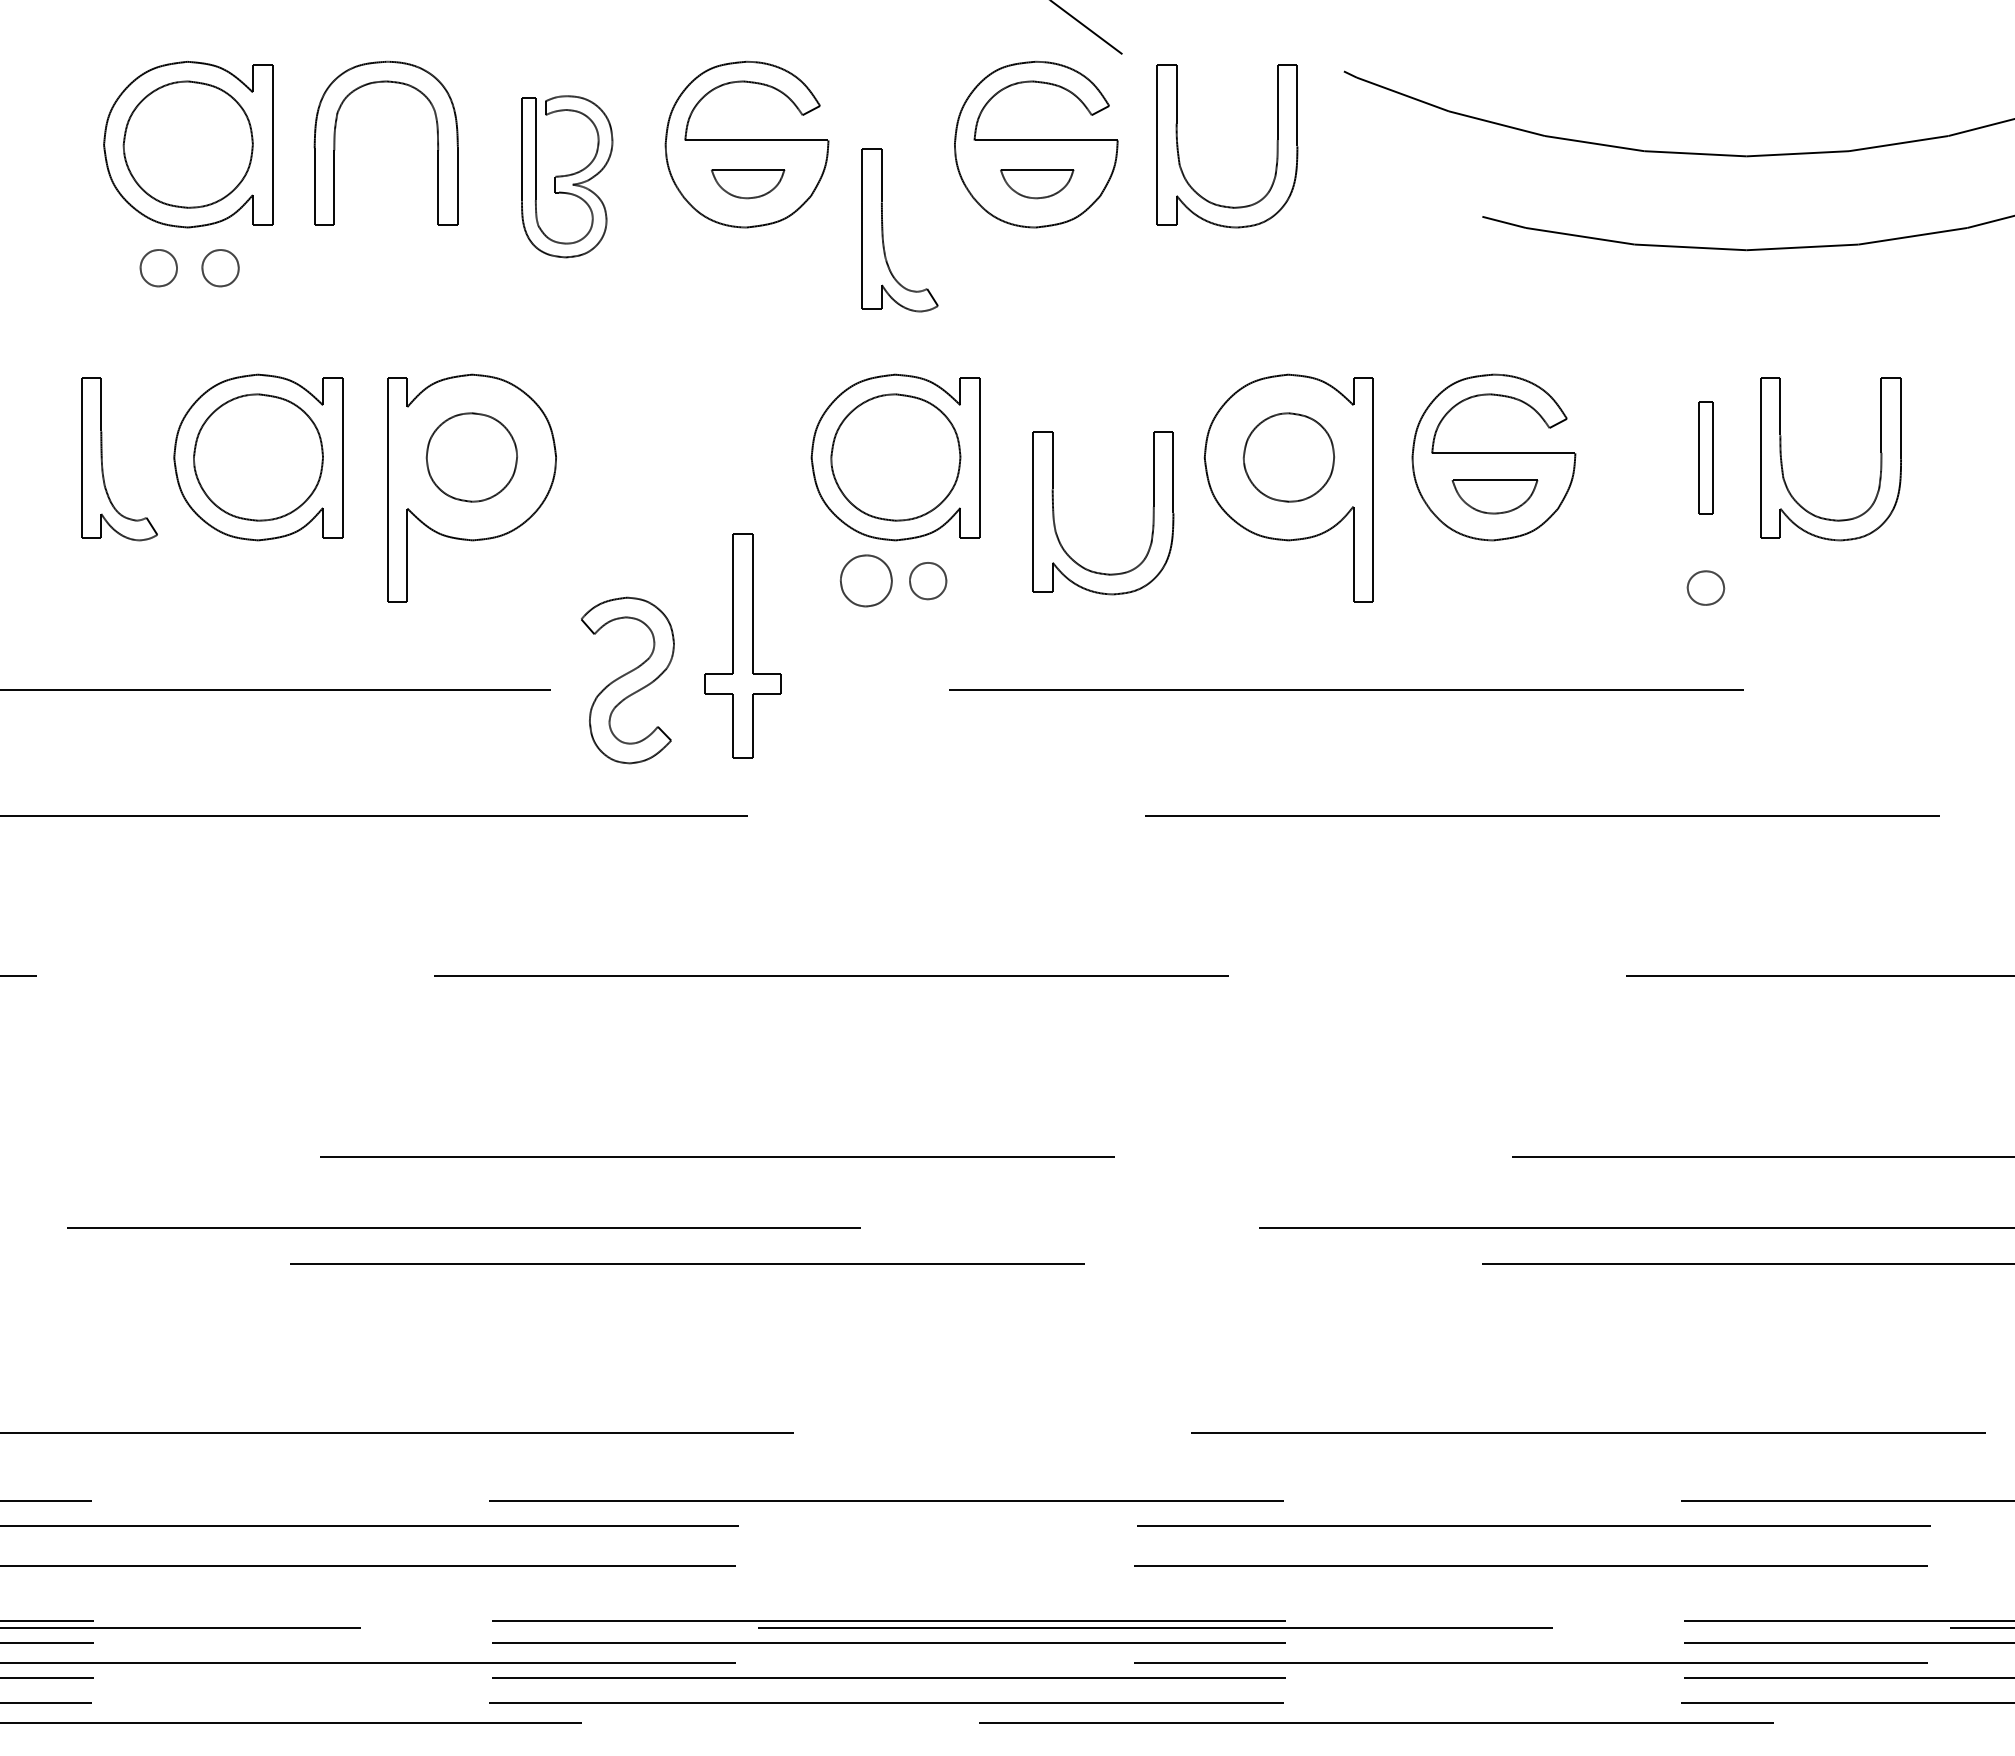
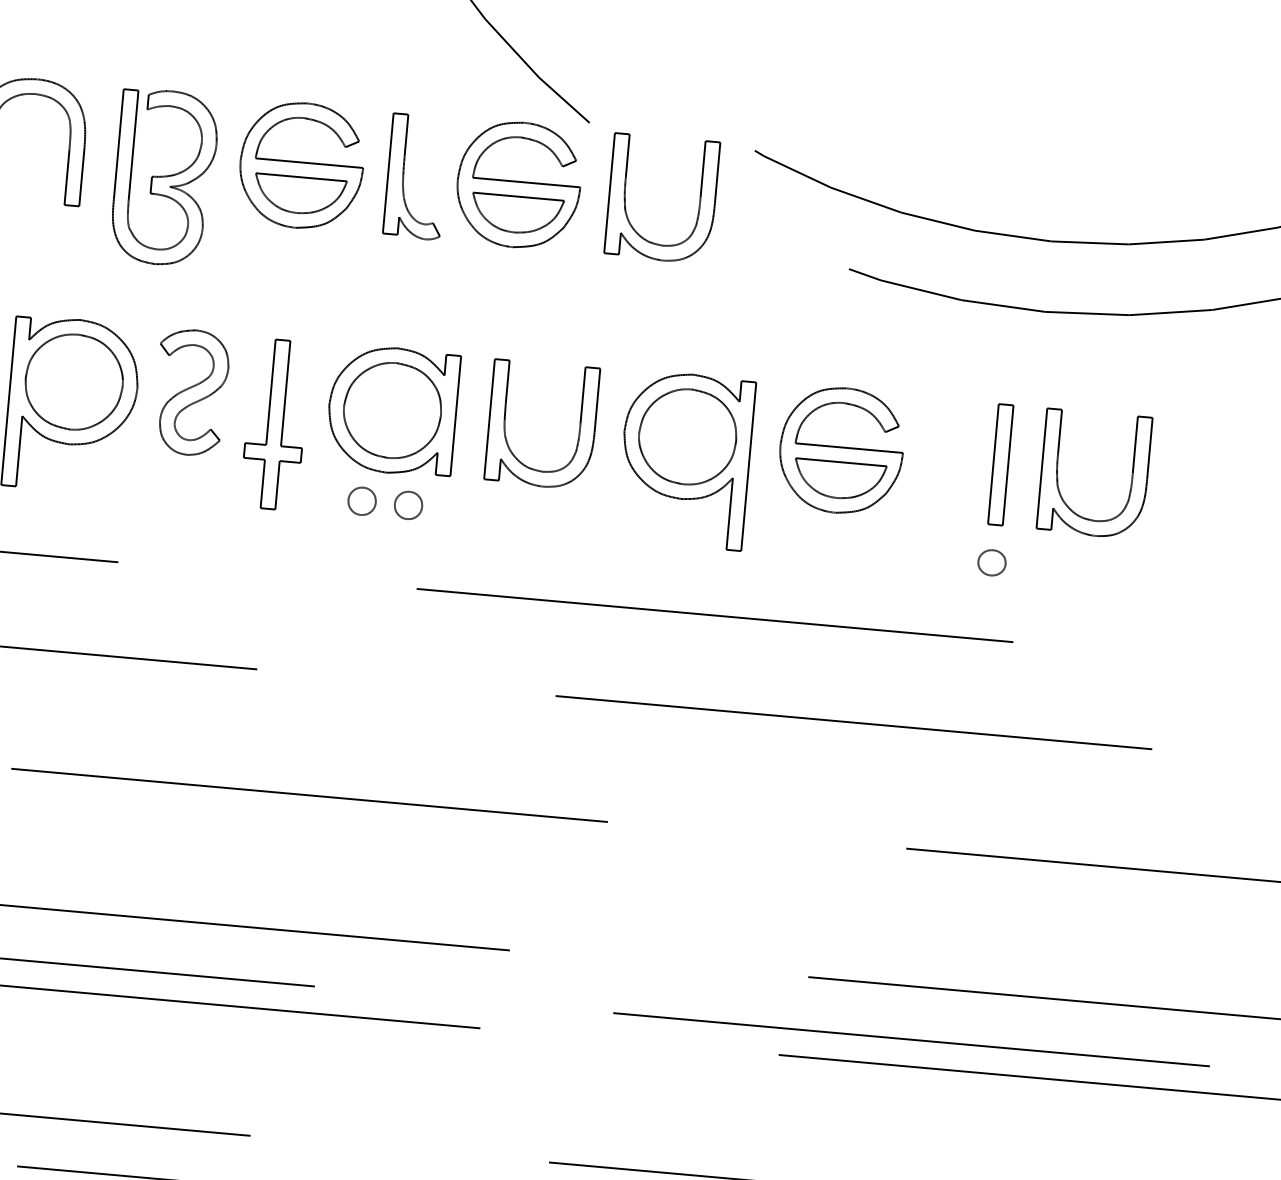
part: (566, 176) -> (164, 177), size x1.43
part: (747, 183) -> (299, 194), size x1.67
part: (1036, 183) -> (516, 214), size x1.67
part: (883, 230) -> (404, 176), moved
part: (471, 457) -> (73, 382), size x1.43
part: (1288, 457) -> (687, 436), size x1.43
part: (1705, 457) -> (1000, 464), size x1.43
part: (1494, 496) -> (839, 479), size x1.43
part: (1054, 513) -> (505, 422), moved
part: (866, 581) -> (362, 501), size x0.71
part: (742, 645) -> (275, 424), moved
part: (627, 680) -> (191, 392), moved

